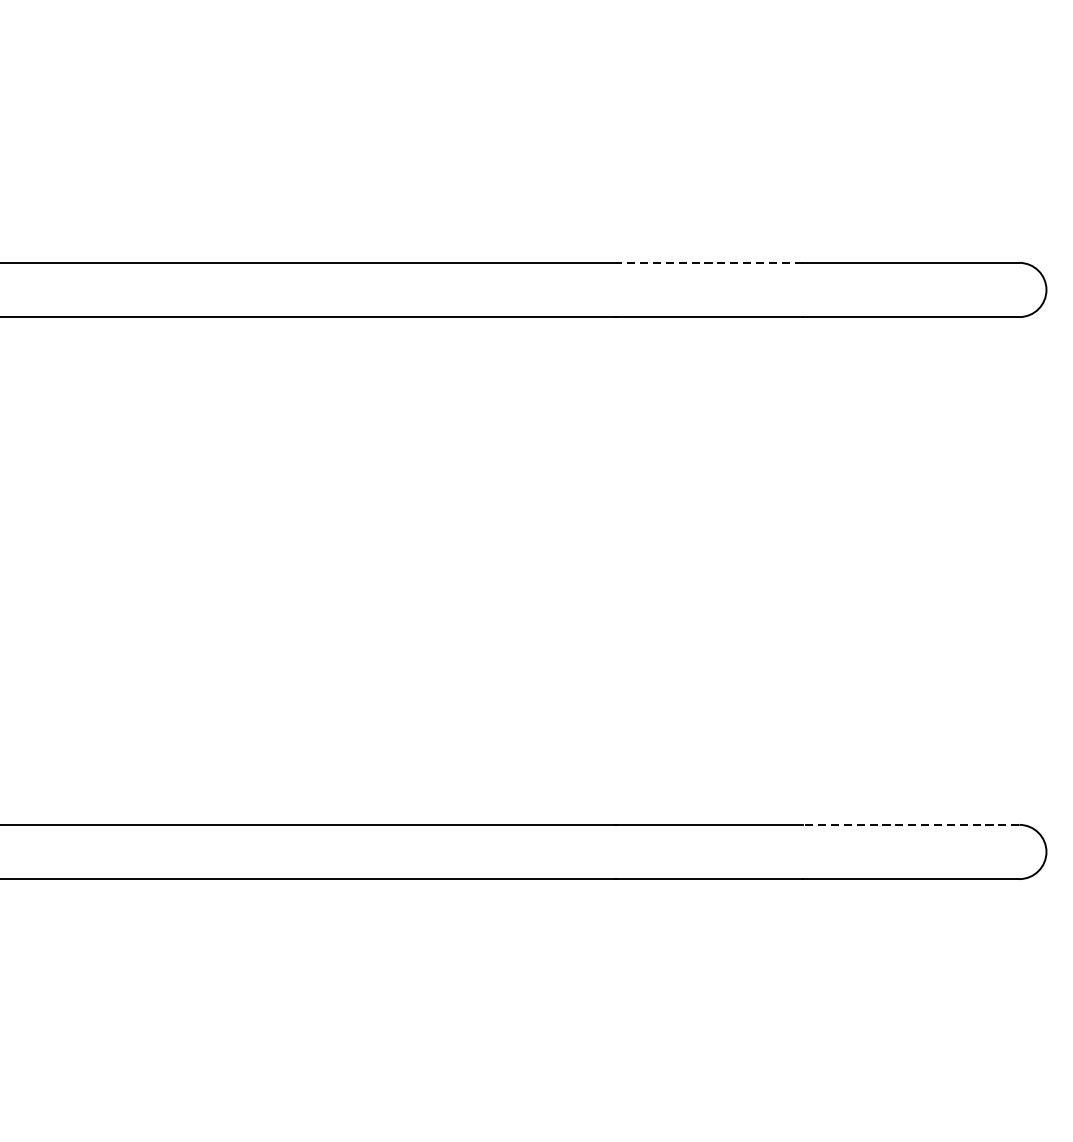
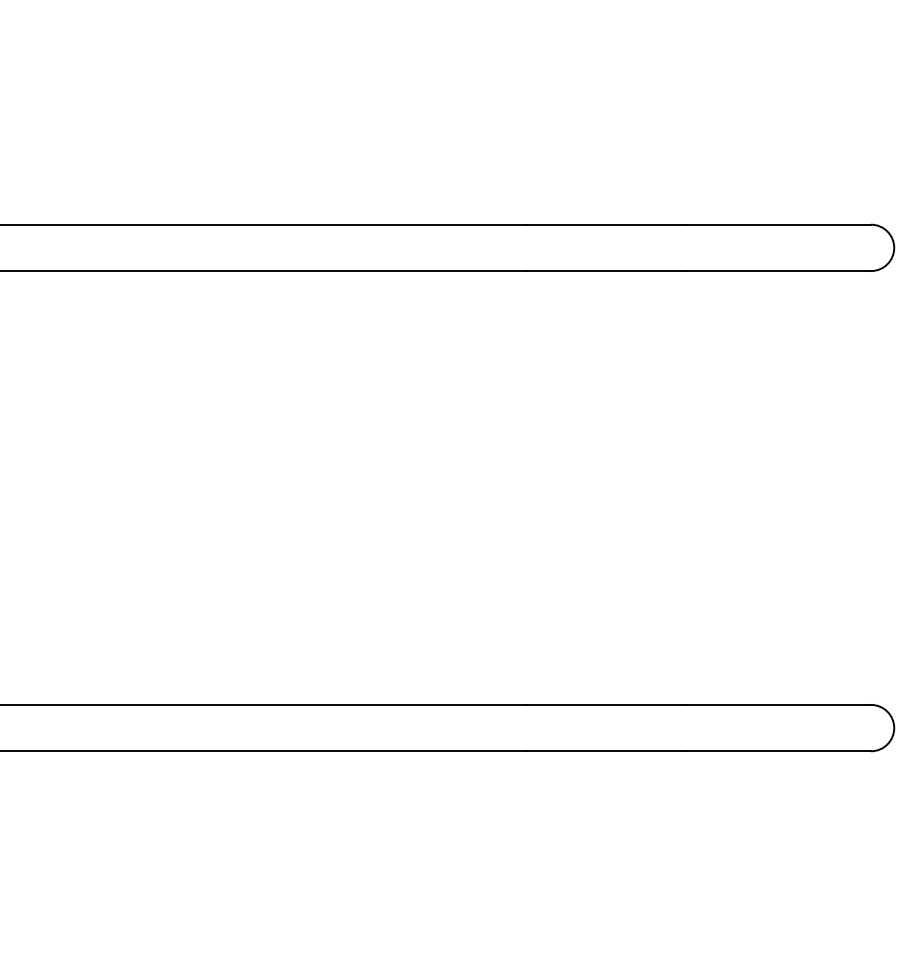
line: (709, 262) -> (606, 224), dashed -> solid
line: (911, 824) -> (778, 704), dashed -> solid

